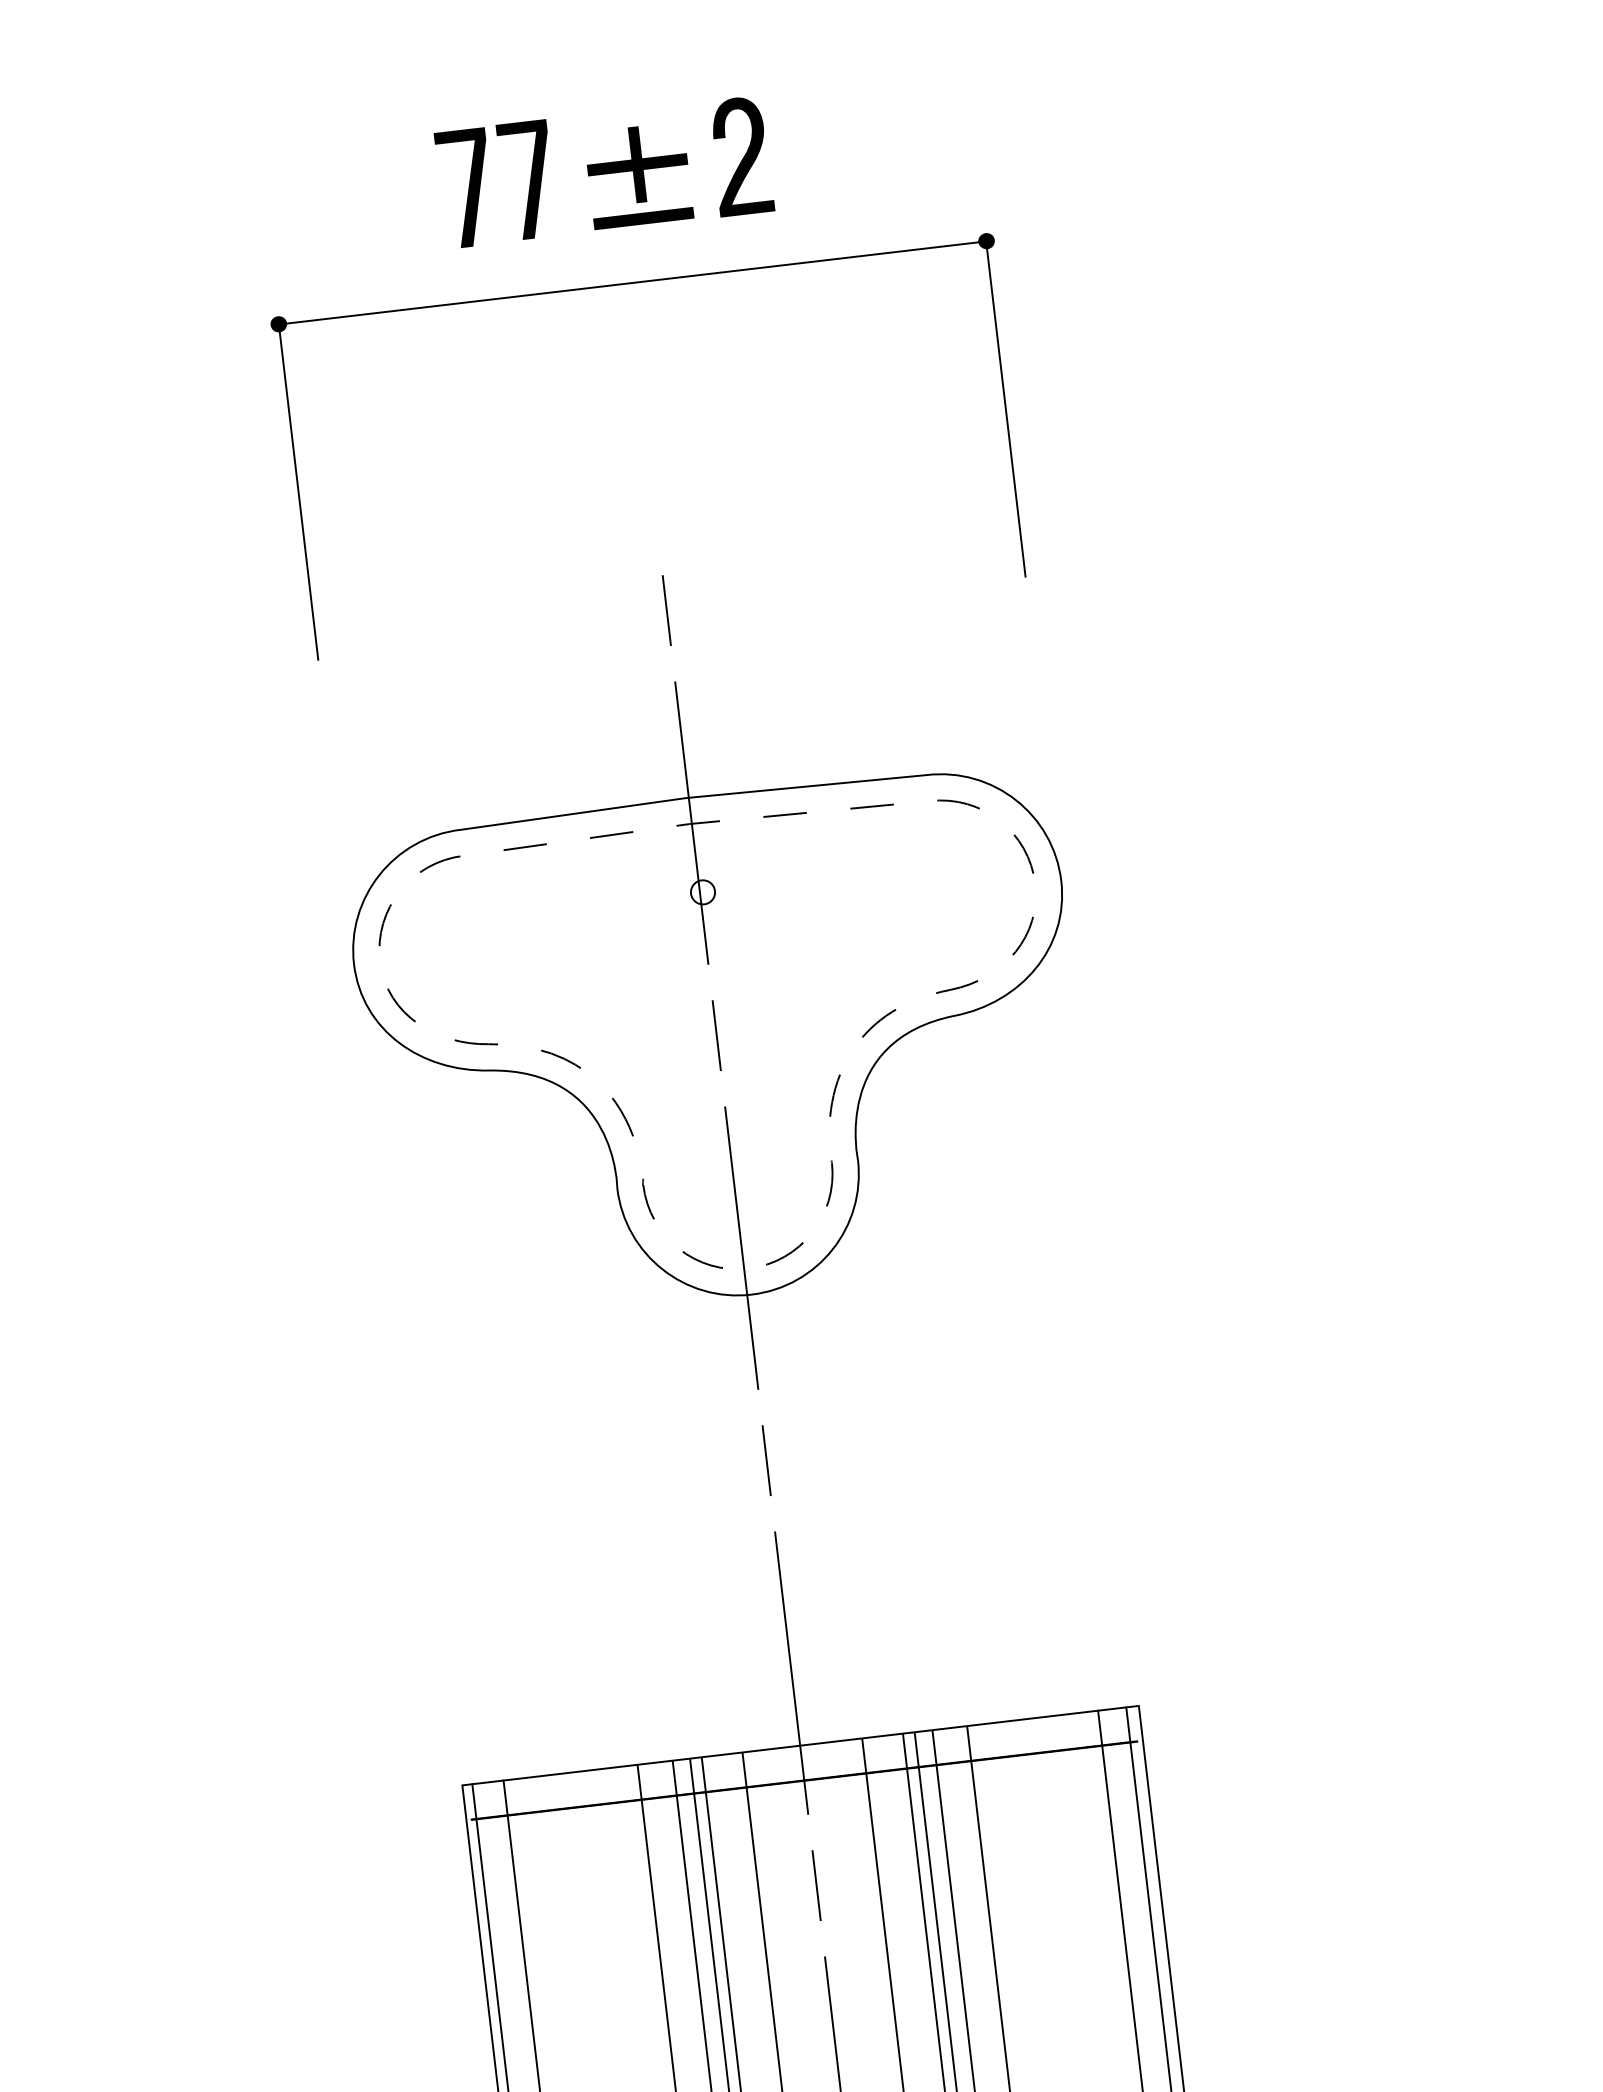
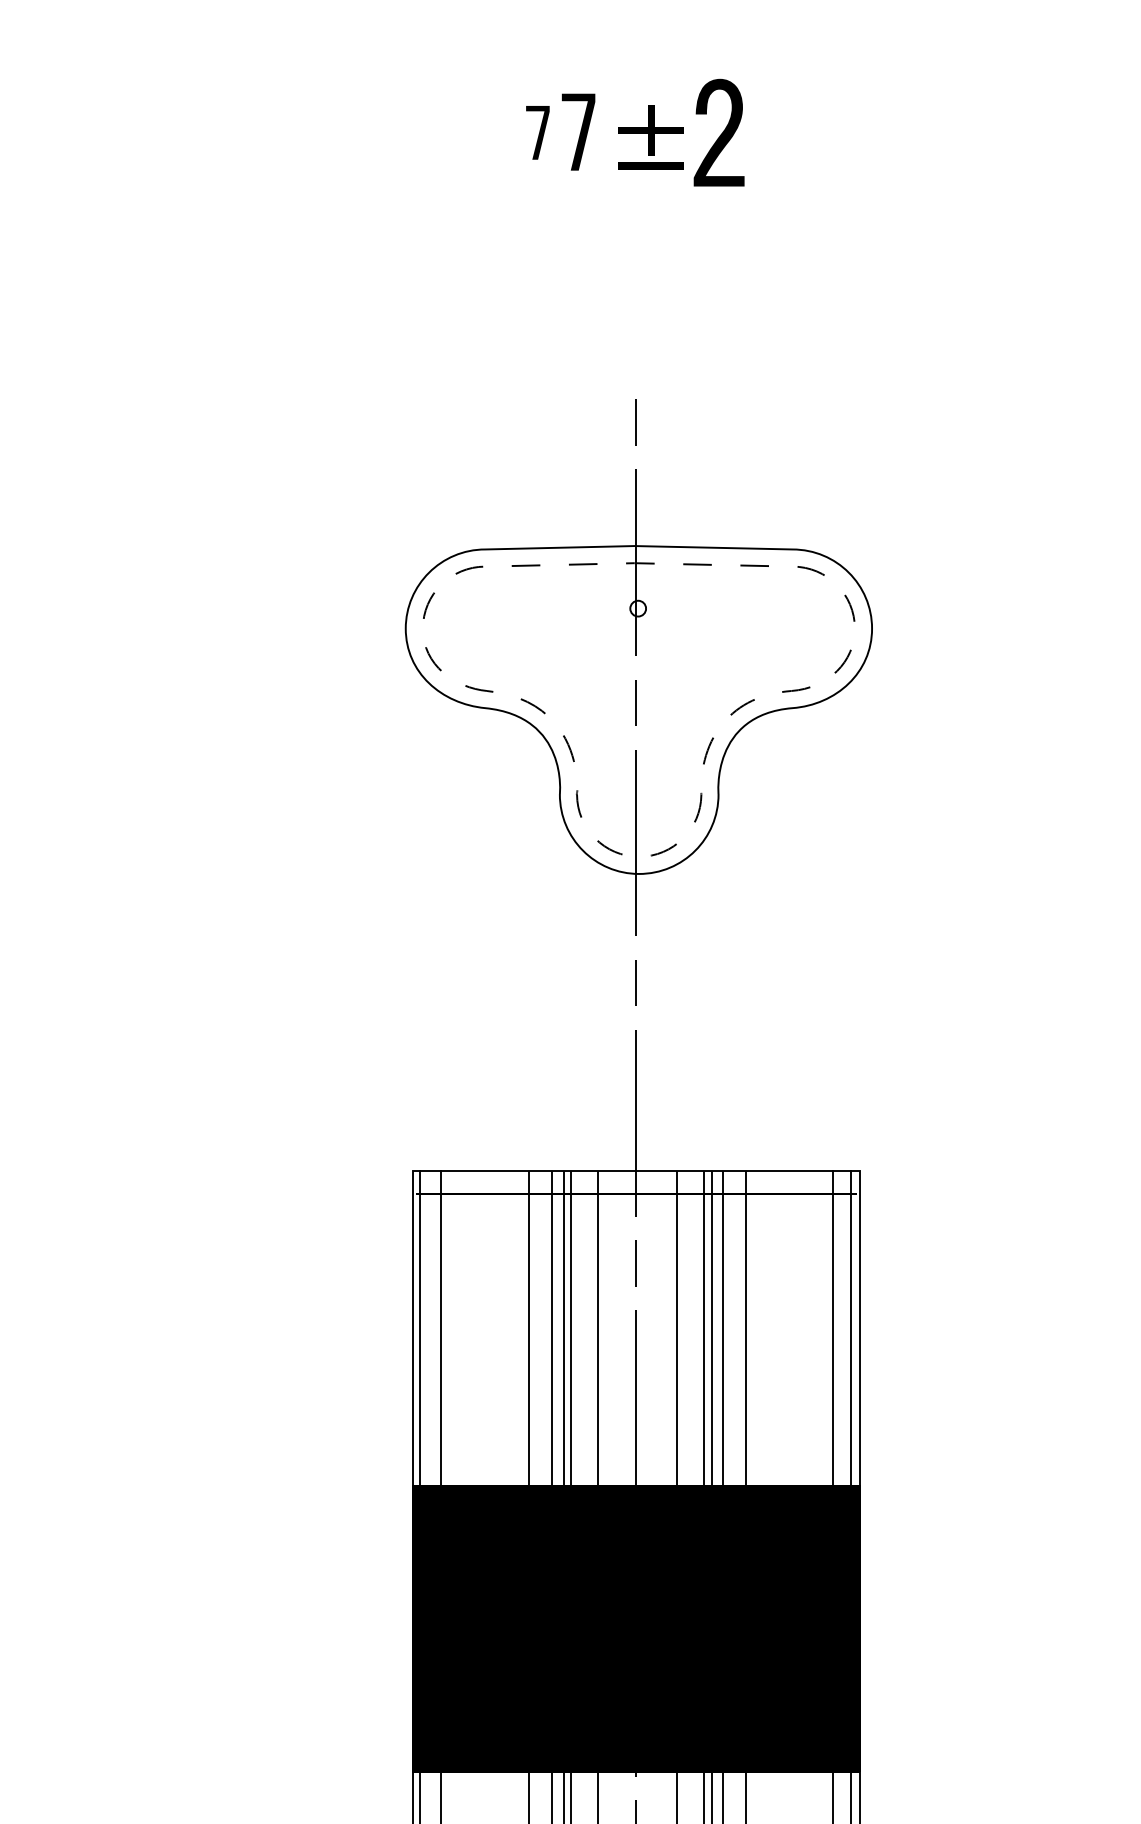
part: (741, 155) -> (719, 132), size x1.4
part: (465, 188) -> (537, 132), size x0.7
part: (631, 283) -> (638, 207), removed

